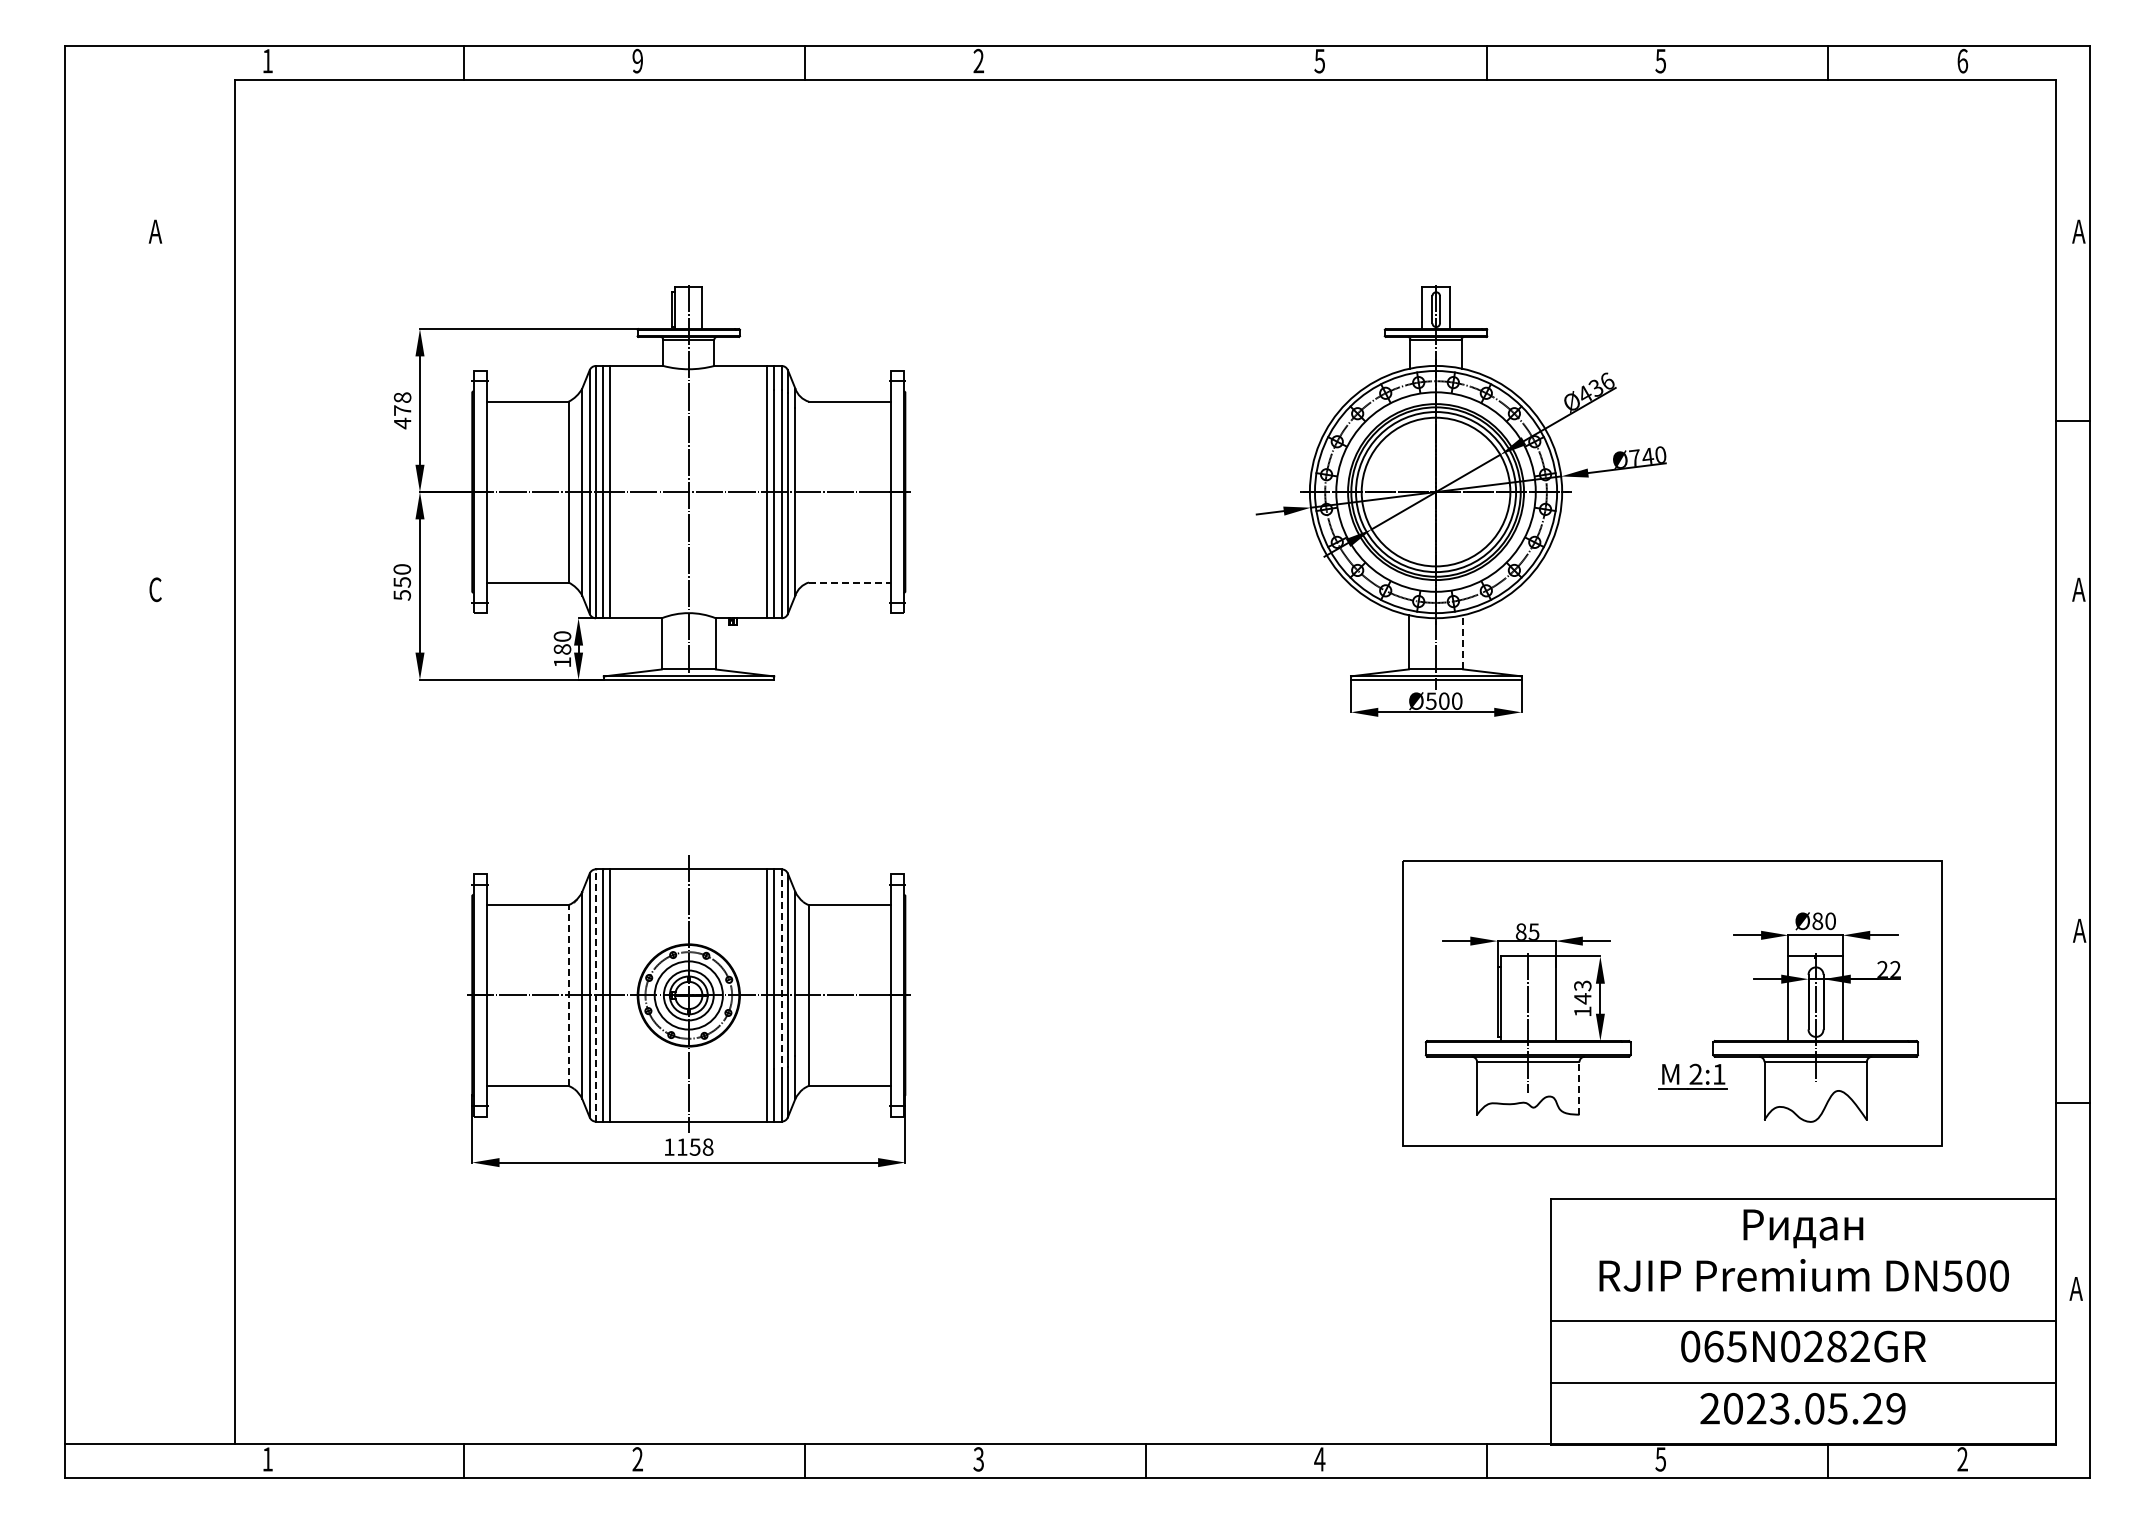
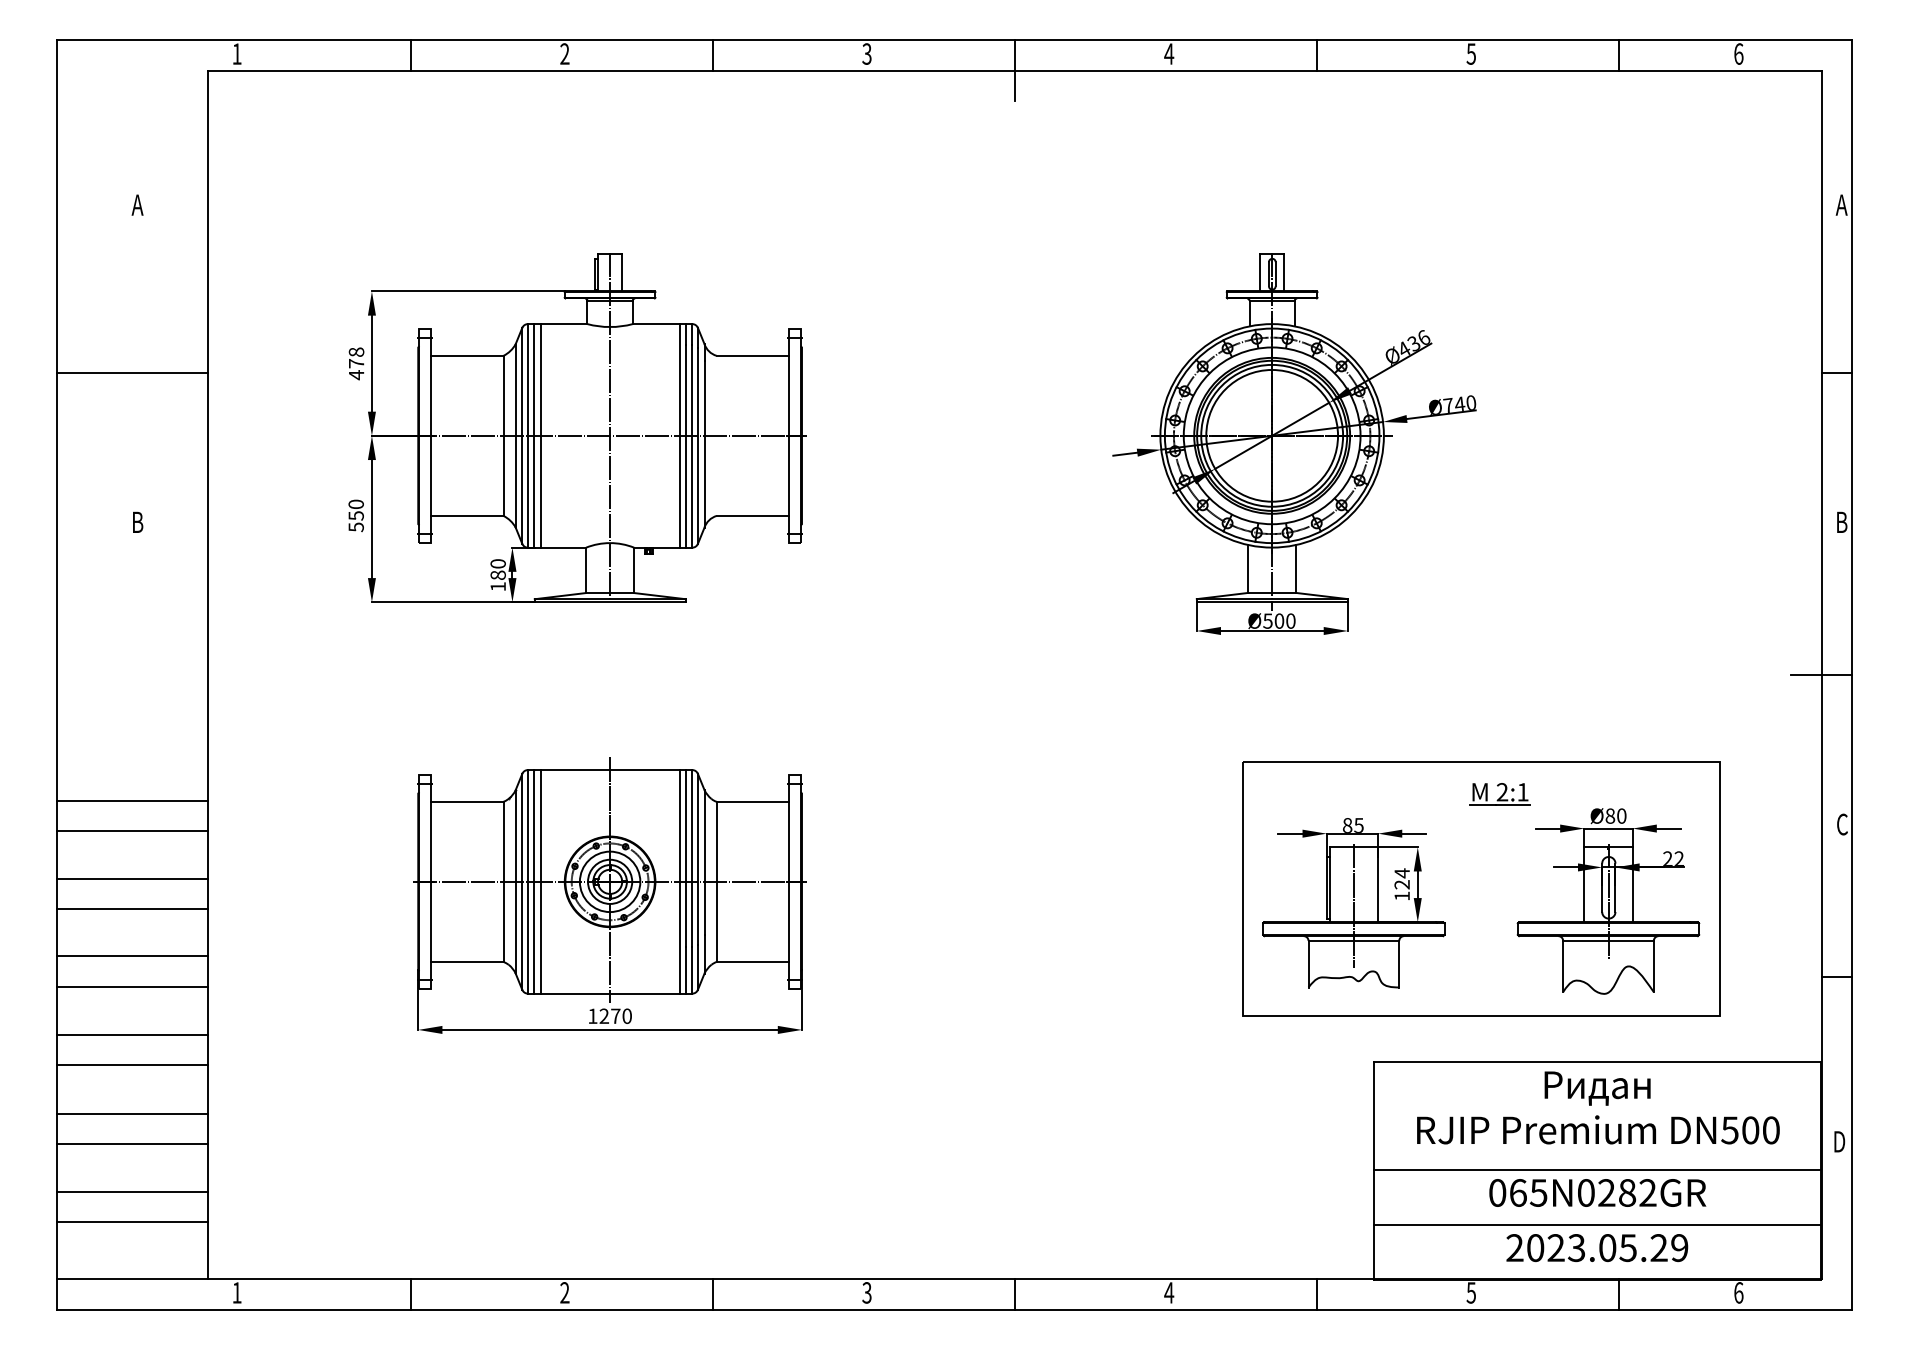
text: (637, 61) -> (564, 54), 9 -> 2
text: (978, 61) -> (866, 54), 2 -> 3
text: (1319, 61) -> (1168, 54), 5 -> 4
line: (1145, 79) -> (1014, 70), added
line: (149, 420) -> (132, 372), added
line: (850, 582) -> (753, 515), dashed -> solid
text: (155, 589) -> (137, 522), C -> B
text: (2078, 589) -> (1841, 522), A -> B
line: (1463, 641) -> (1296, 568), dashed -> solid
line: (2056, 762) -> (1821, 675), added
line: (149, 903) -> (132, 800), added
text: (2079, 930) -> (1842, 824), A -> C
line: (149, 937) -> (132, 830), added
line: (781, 969) -> (692, 858), dashed -> solid
line: (149, 992) -> (132, 879), added
text: (1582, 992) -> (1401, 879), 143 -> 124
line: (568, 994) -> (503, 880), dashed -> solid
line: (596, 994) -> (528, 880), dashed -> solid
line: (149, 1026) -> (132, 909), added
part: (1692, 1076) -> (1499, 794), moved
line: (149, 1079) -> (132, 956), added
line: (1579, 1087) -> (1399, 963), dashed -> solid
line: (149, 1113) -> (132, 986), added
text: (695, 1146) -> (616, 1015), 1158 -> 1270
line: (149, 1168) -> (132, 1035), added
line: (149, 1202) -> (132, 1065), added
line: (149, 1256) -> (132, 1113), added
text: (2075, 1288) -> (1838, 1141), A -> D
line: (149, 1291) -> (132, 1144), added
line: (149, 1345) -> (132, 1191), added
line: (149, 1379) -> (132, 1222), added
text: (1962, 1459) -> (1738, 1292), 2 -> 6

